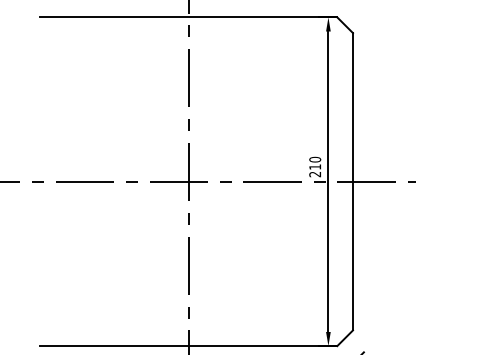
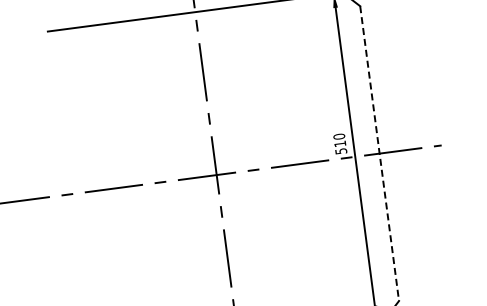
text: (315, 174) -> (341, 151), 210 -> 510
line: (352, 181) -> (379, 153), solid -> dashed

